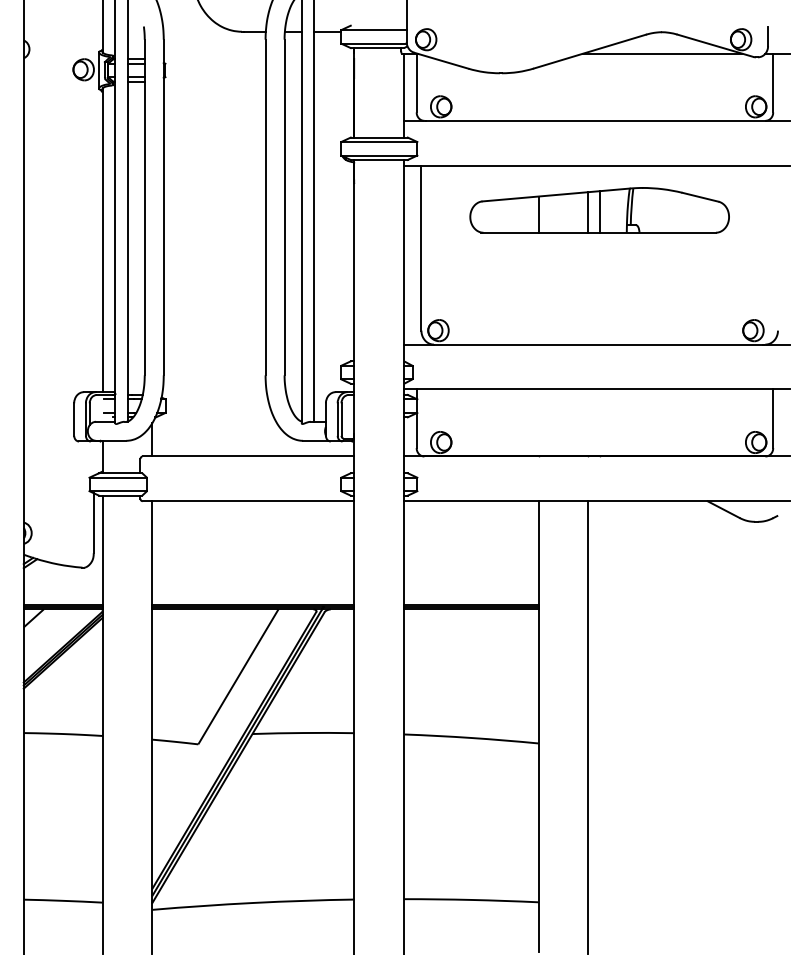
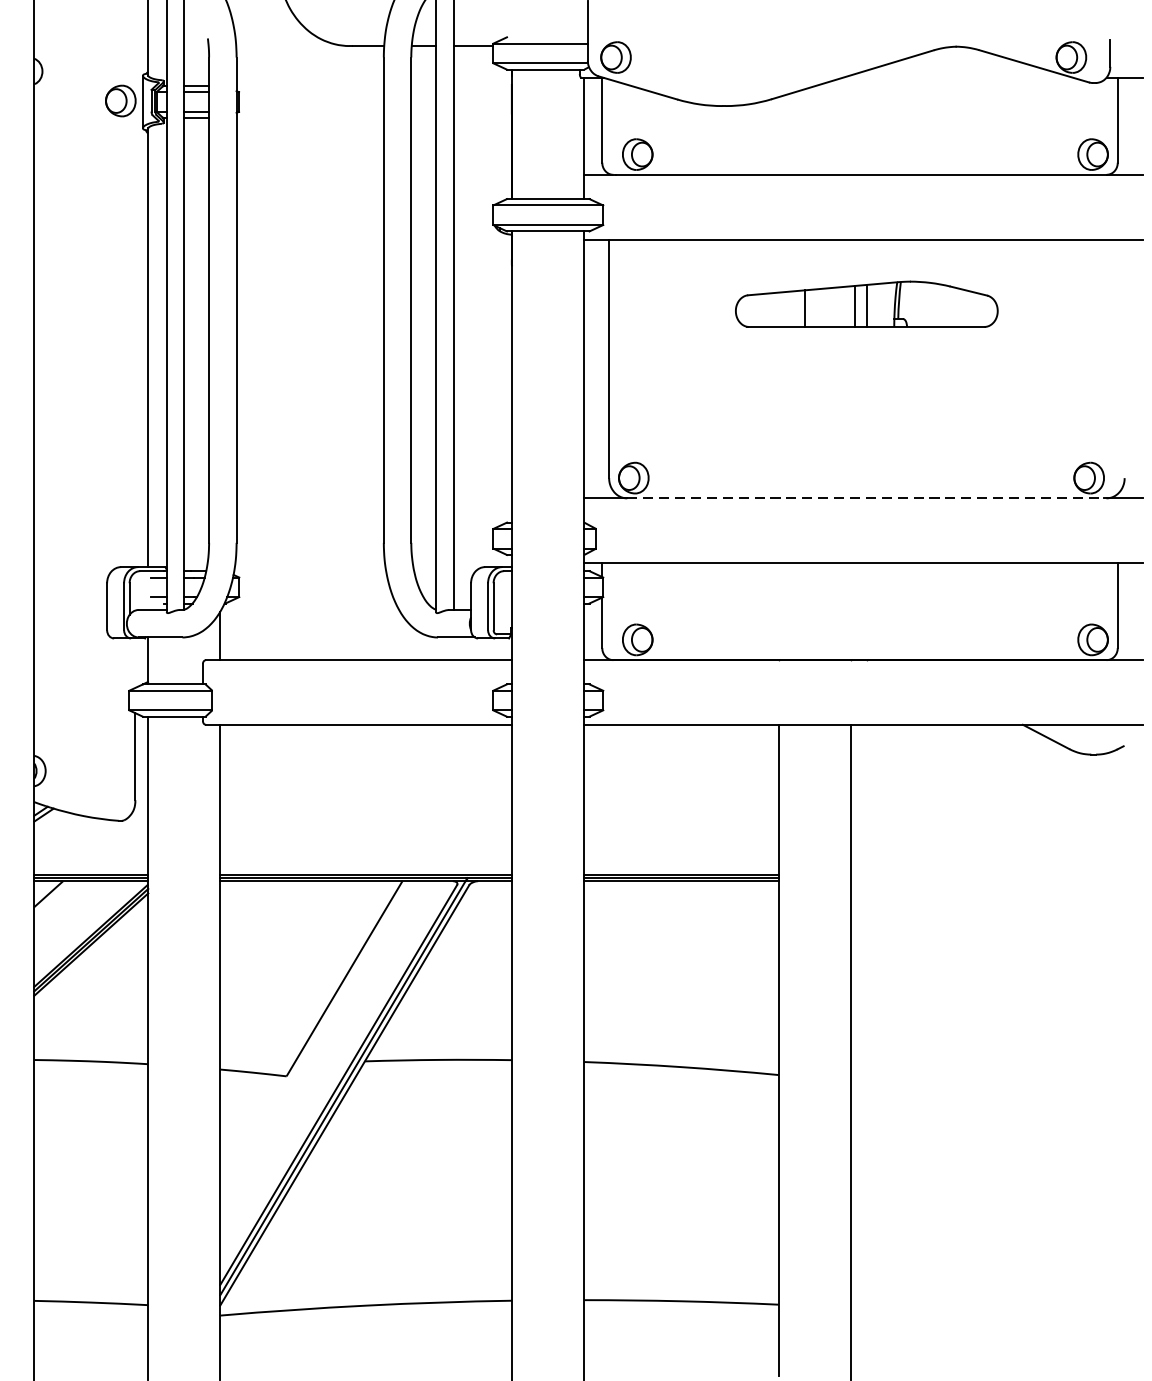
line: (662, 53) -> (957, 77), removed
part: (599, 210) -> (866, 304), size x0.7
line: (598, 344) -> (865, 498), solid -> dashed

